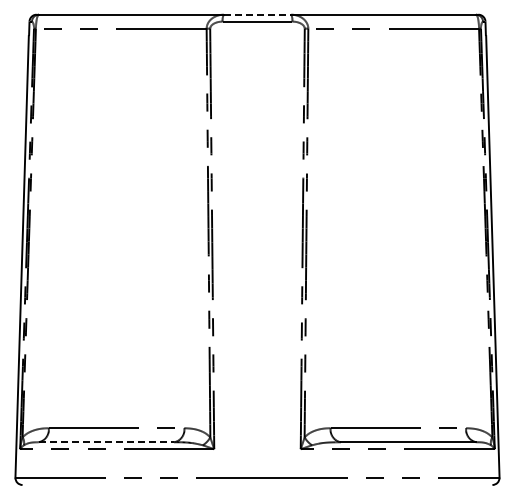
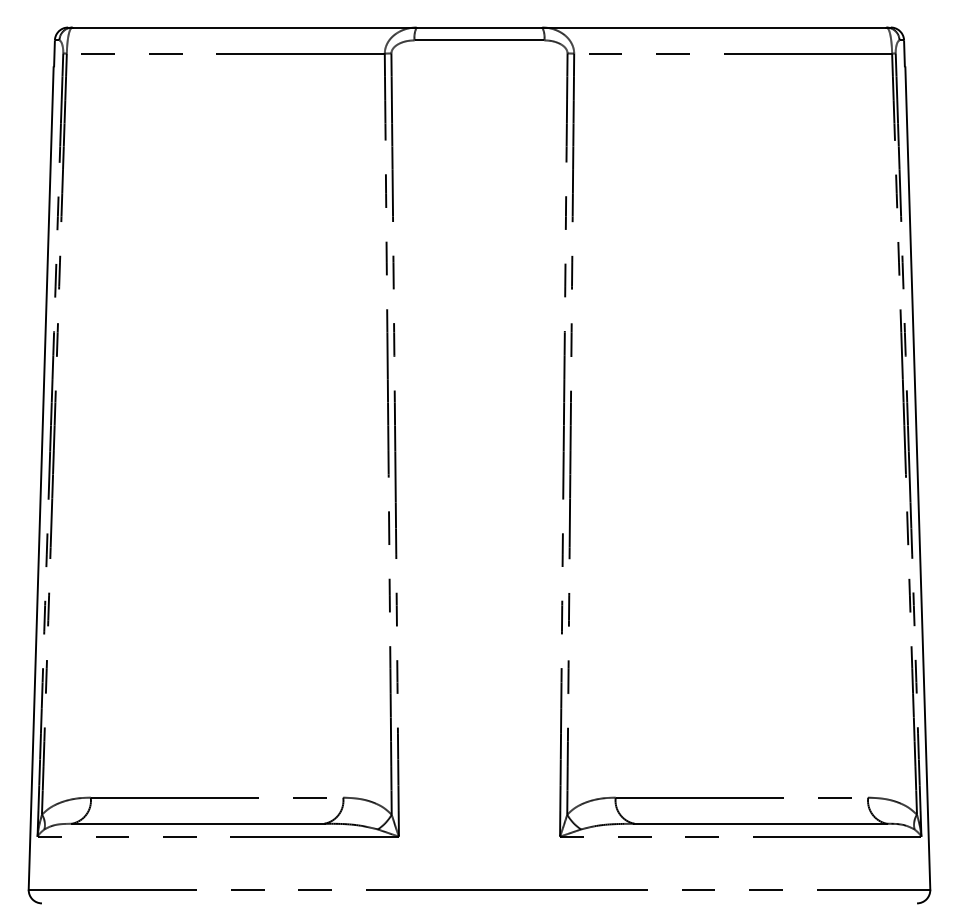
line: (257, 14) -> (479, 27), dashed -> solid
line: (106, 442) -> (198, 824), dashed -> solid

